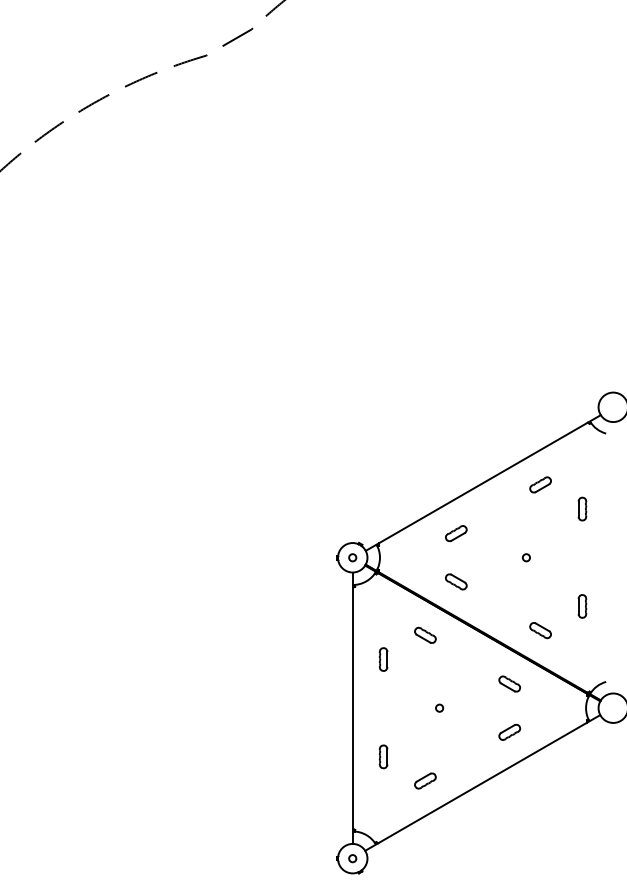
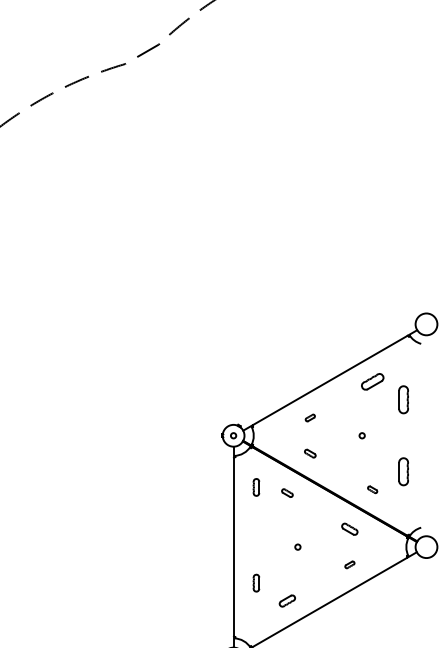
part: (540, 484) -> (372, 381), size x1.4
part: (582, 508) -> (403, 399), size x1.6
part: (456, 533) -> (310, 417), size x0.6
part: (456, 581) -> (310, 453), size x0.7
part: (582, 606) -> (403, 471), size x1.6
part: (540, 630) -> (372, 489), size x0.6
part: (425, 634) -> (287, 492), size x0.7
part: (383, 659) -> (256, 487), moved
part: (509, 731) -> (349, 564), size x0.6

